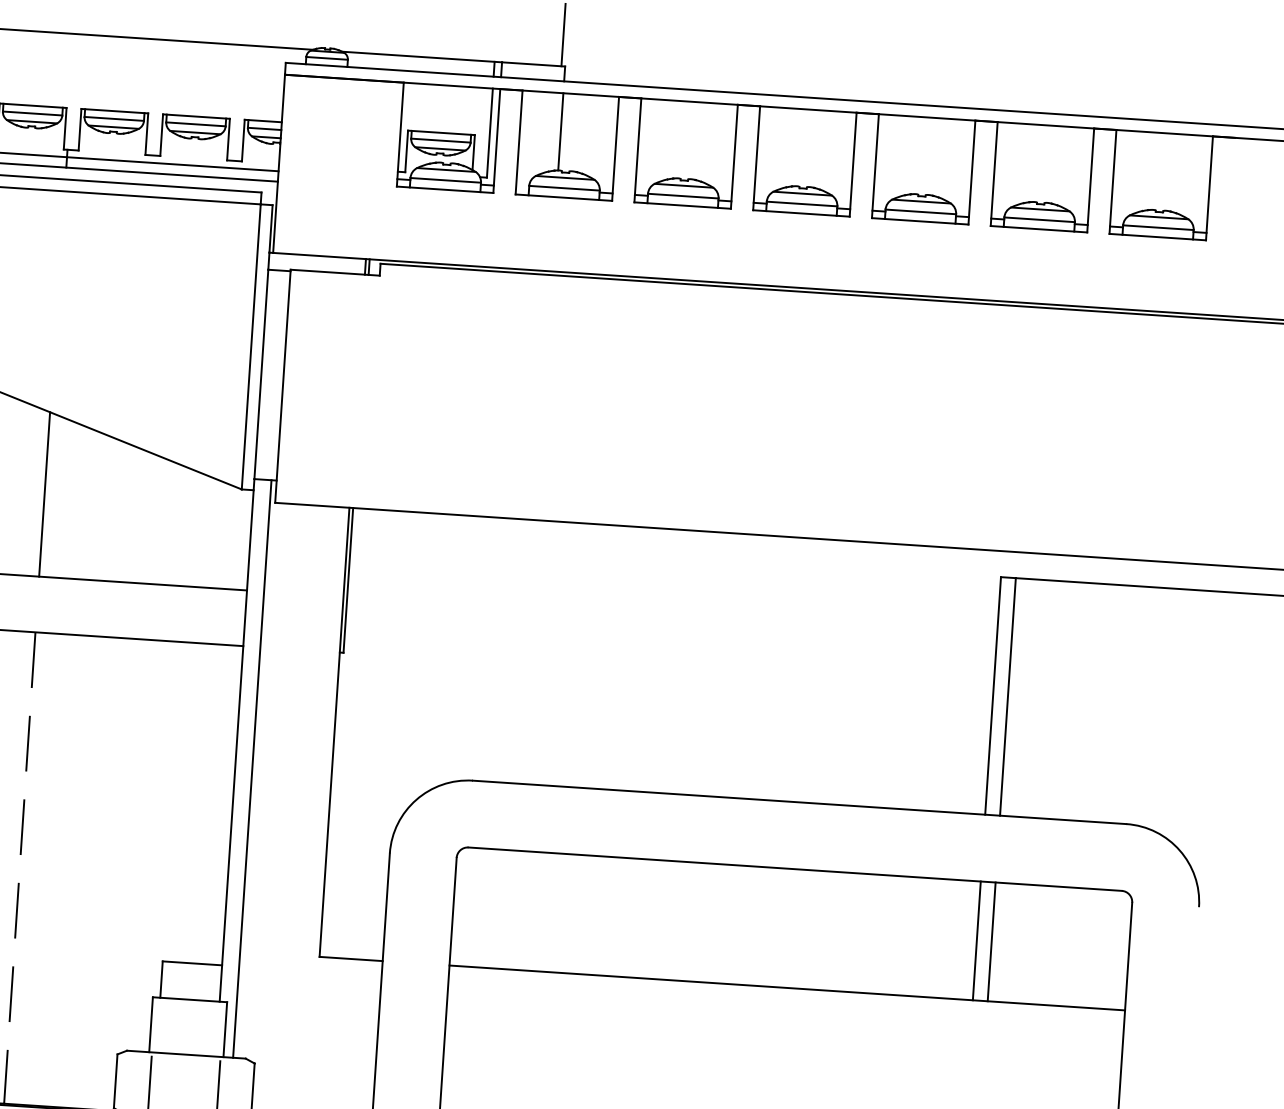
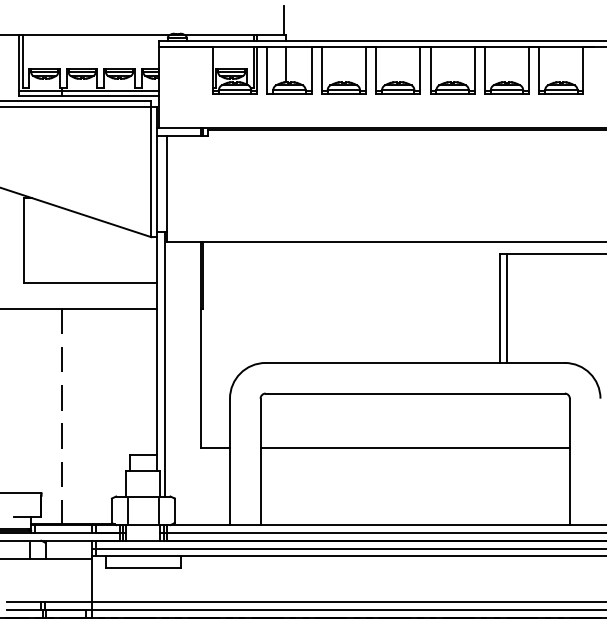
line: (44, 494) -> (61, 245), removed
line: (977, 940) -> (500, 420), removed
line: (992, 941) -> (507, 420), removed

